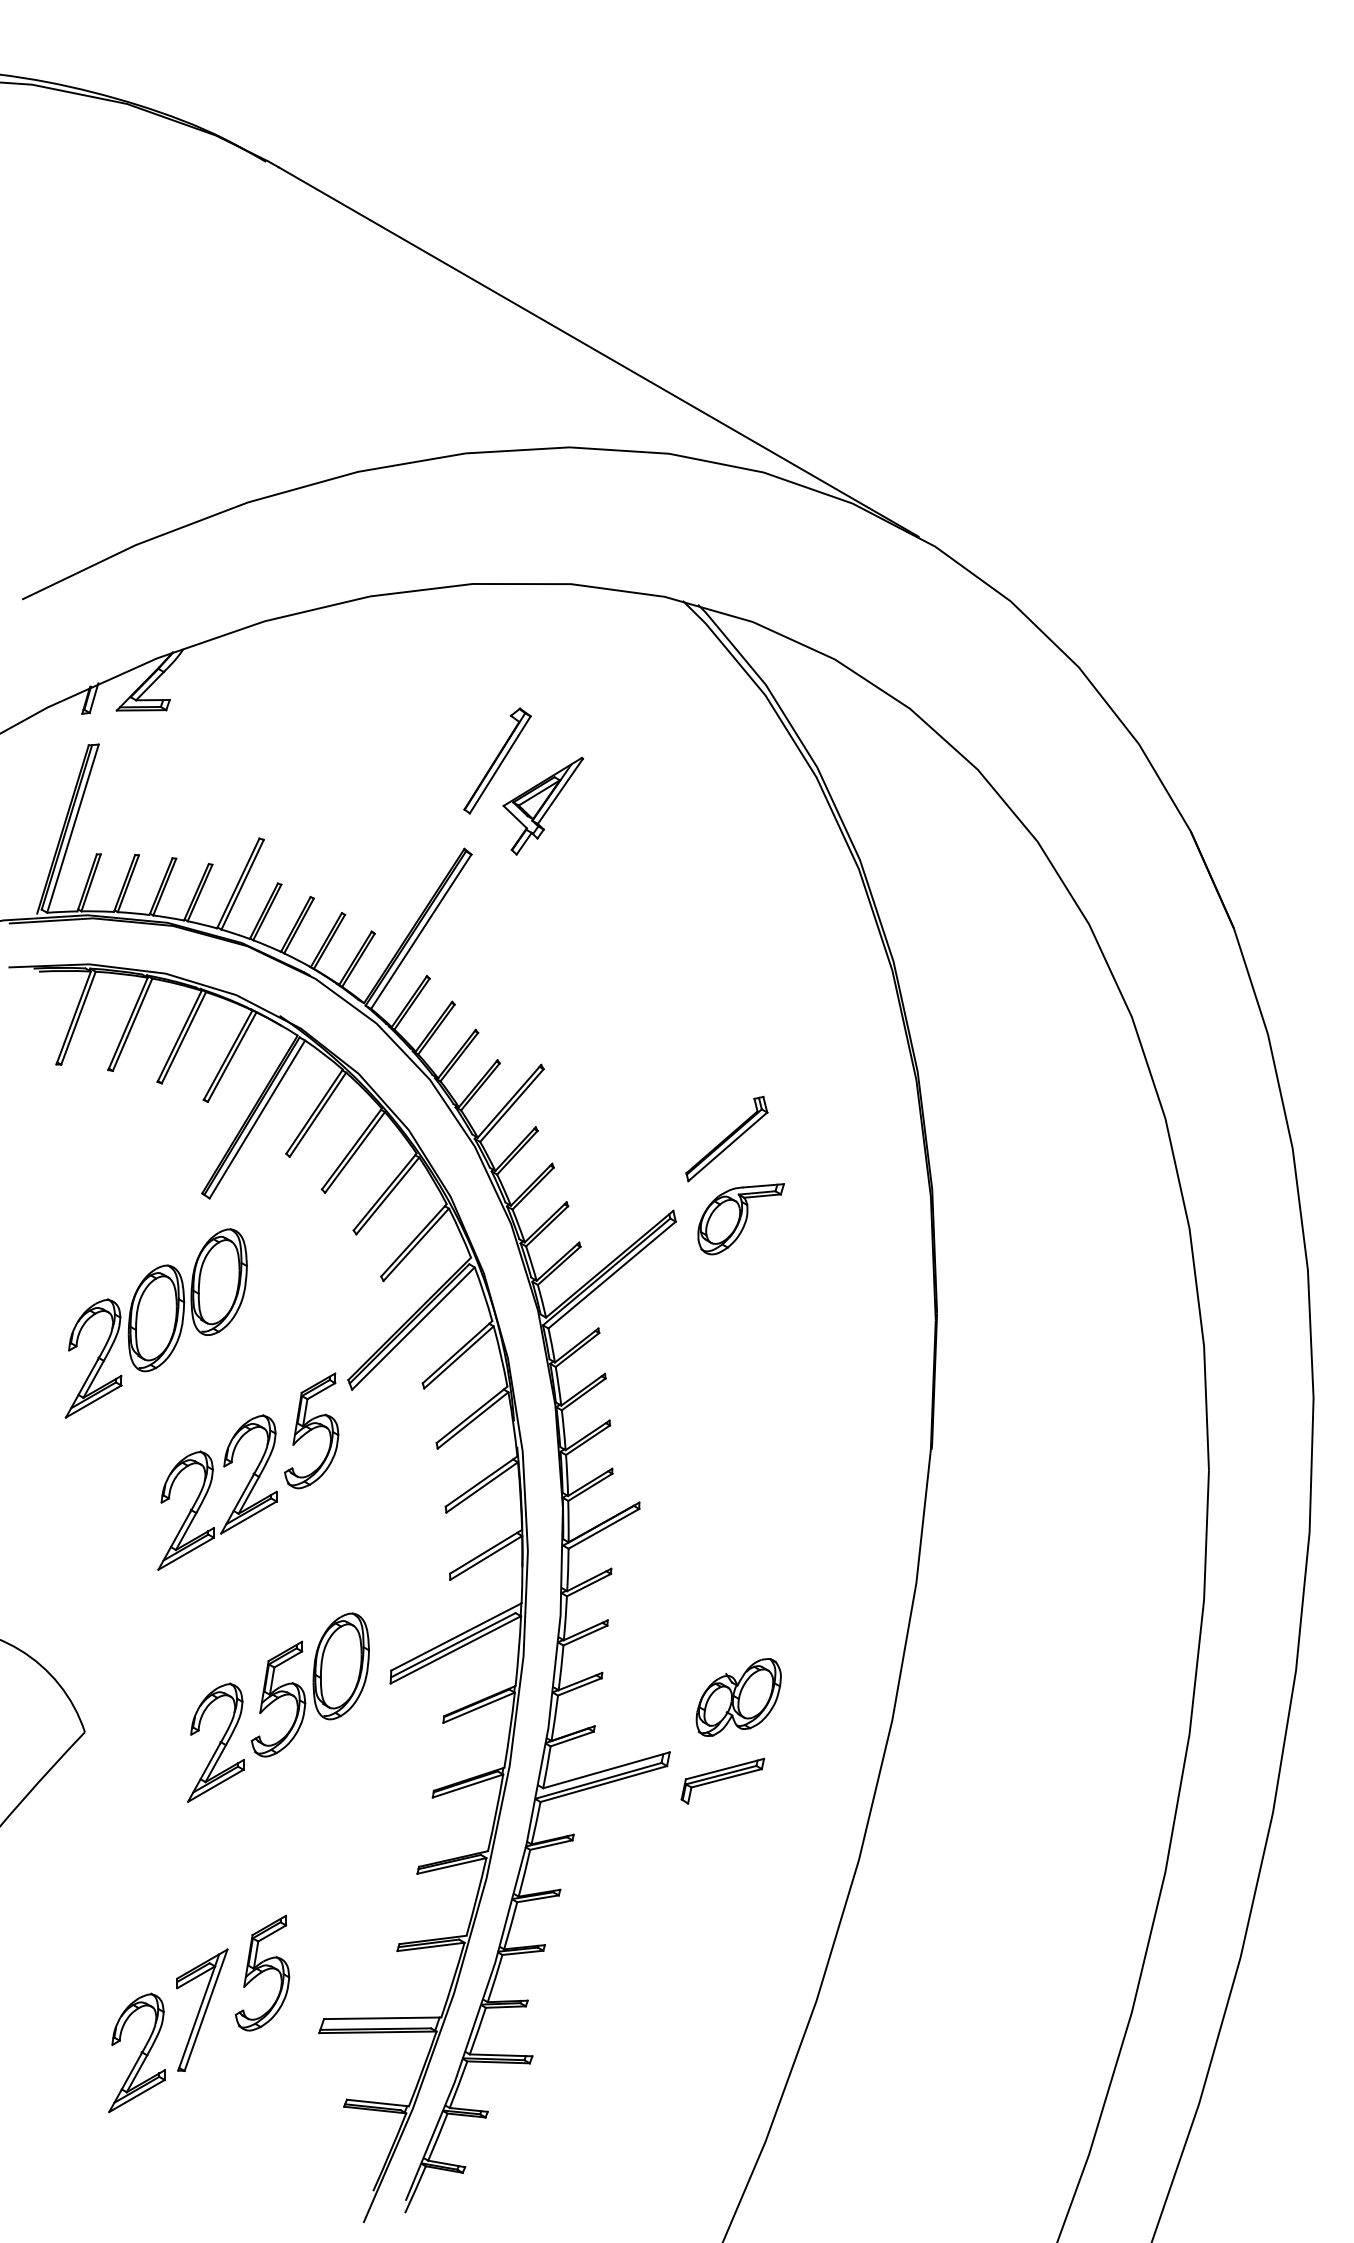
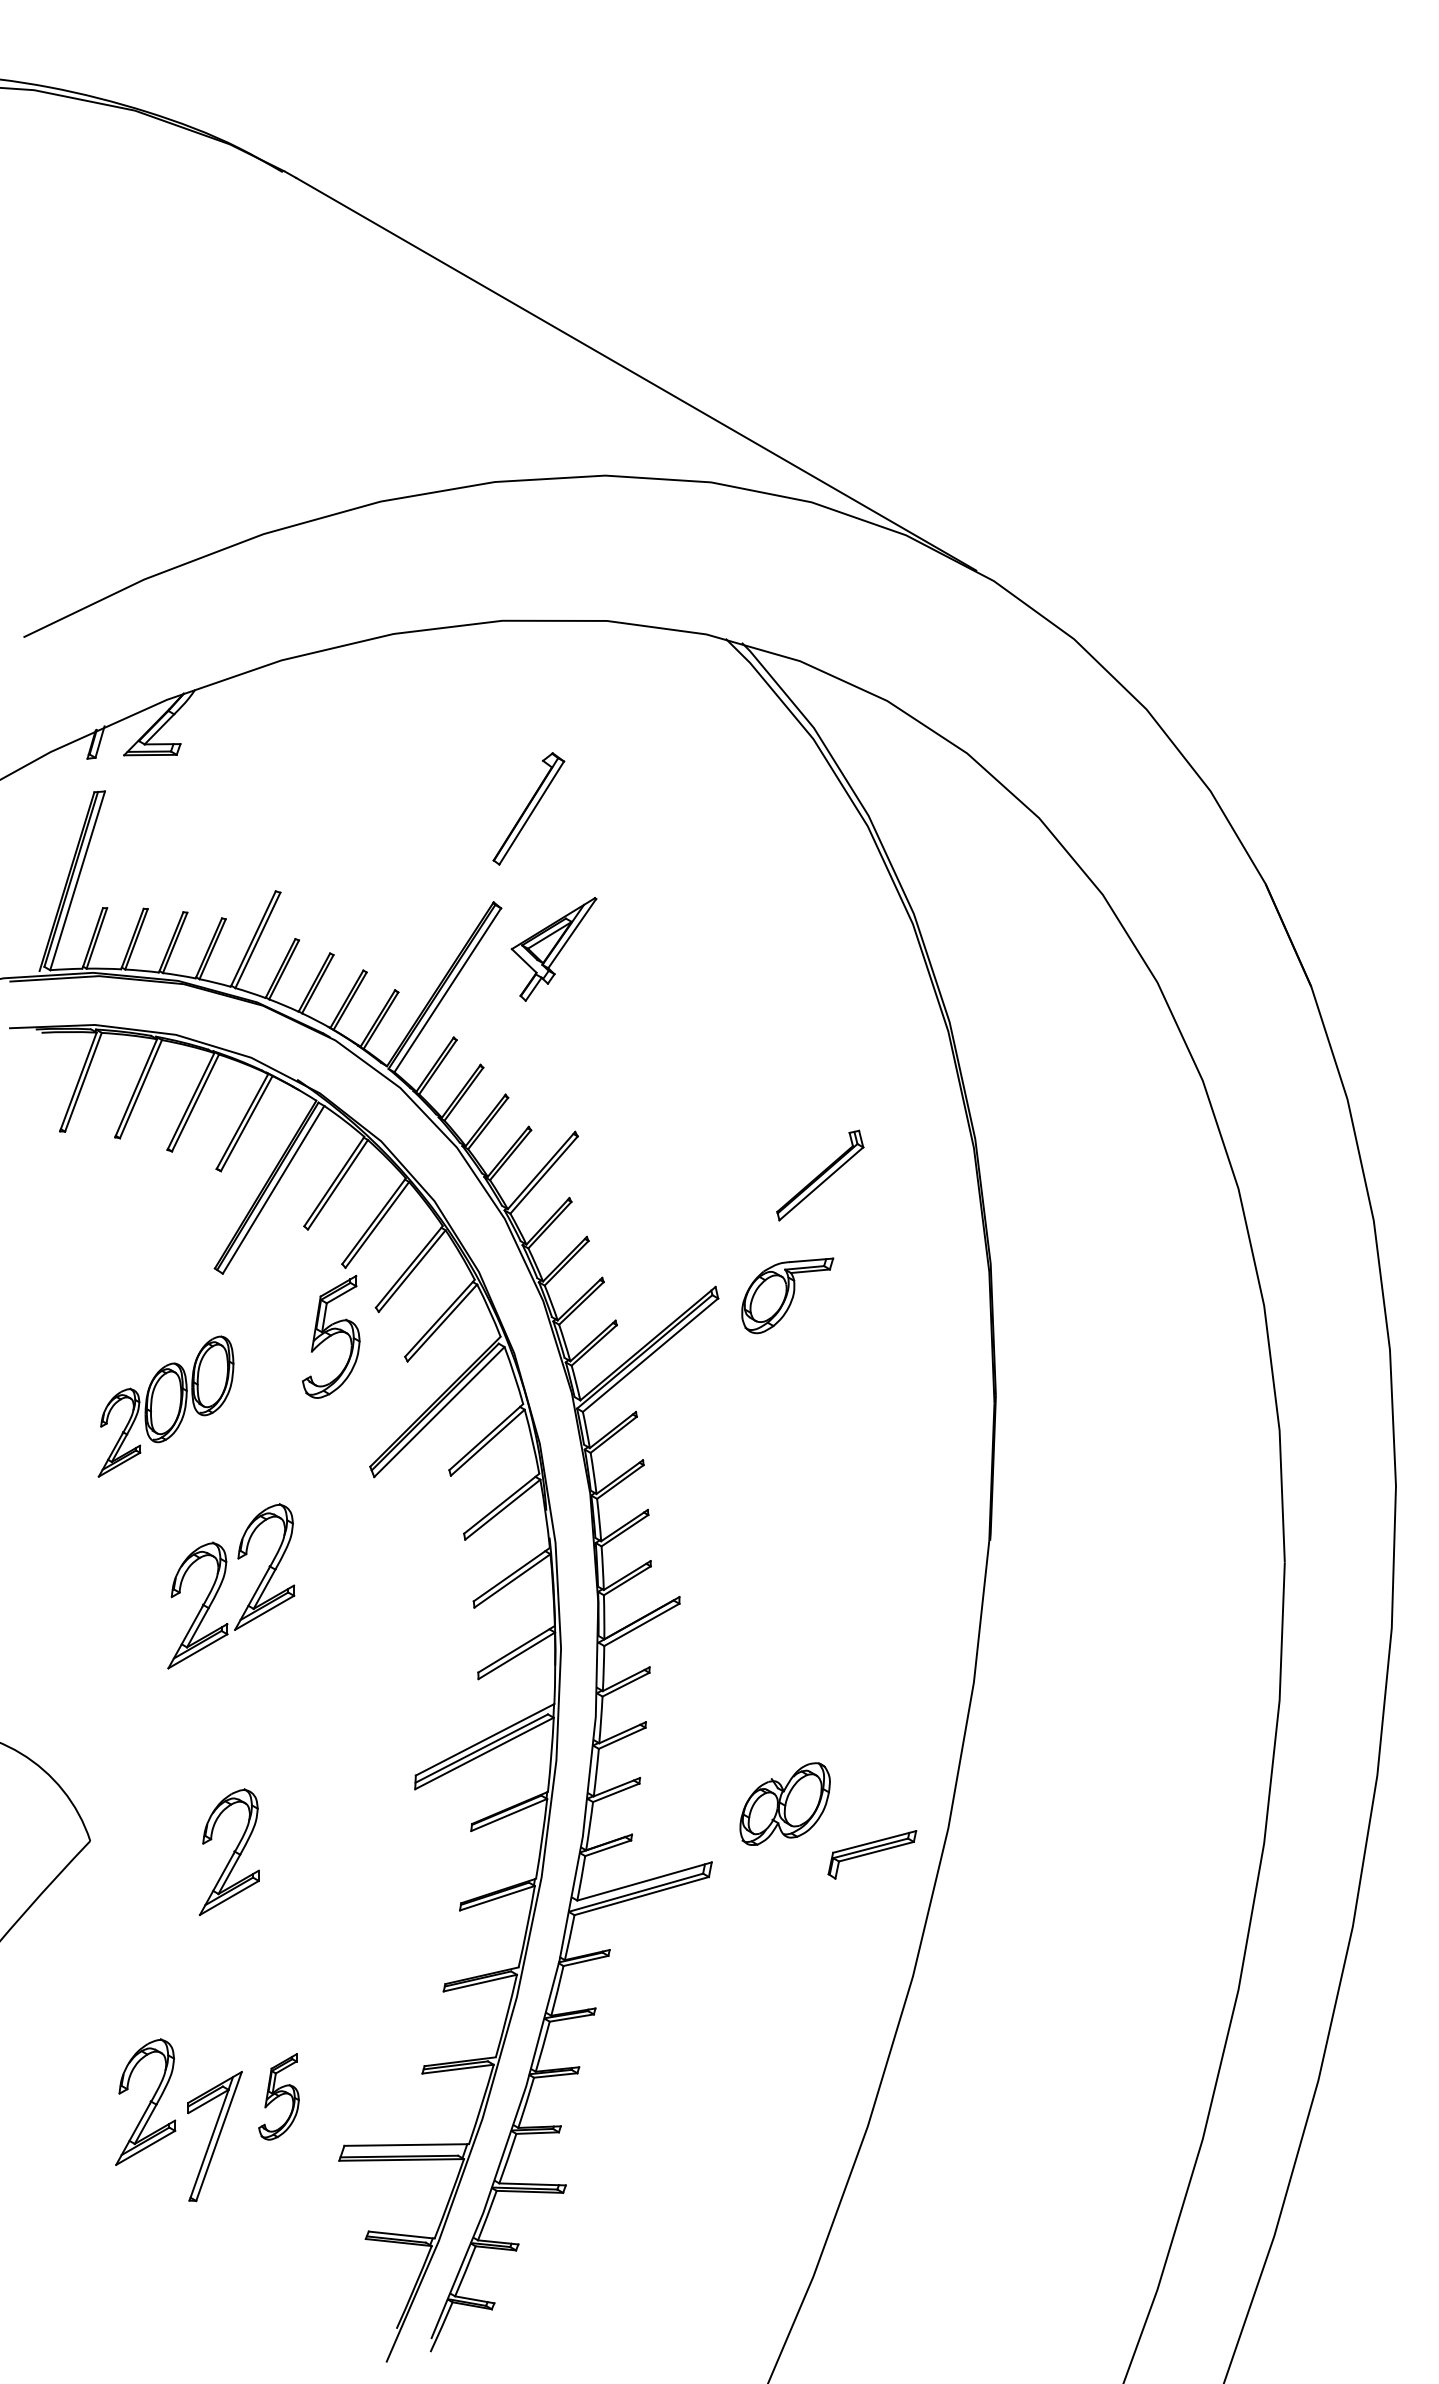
part: (543, 805) -> (554, 948), moved
part: (726, 1138) -> (819, 1174), moved
part: (155, 1323) -> (165, 1406), size x0.7
part: (311, 1430) -> (331, 1336), moved
part: (309, 1684) -> (328, 1790), removed
part: (722, 1780) -> (871, 1854), moved
part: (262, 1972) -> (279, 2096), size x0.7
part: (136, 2052) -> (145, 2101), moved

